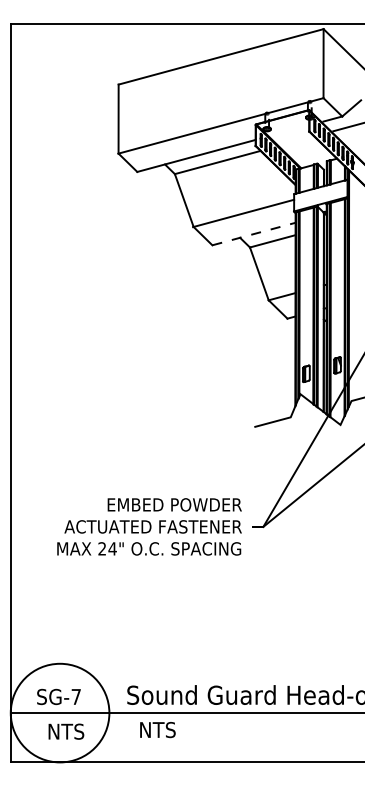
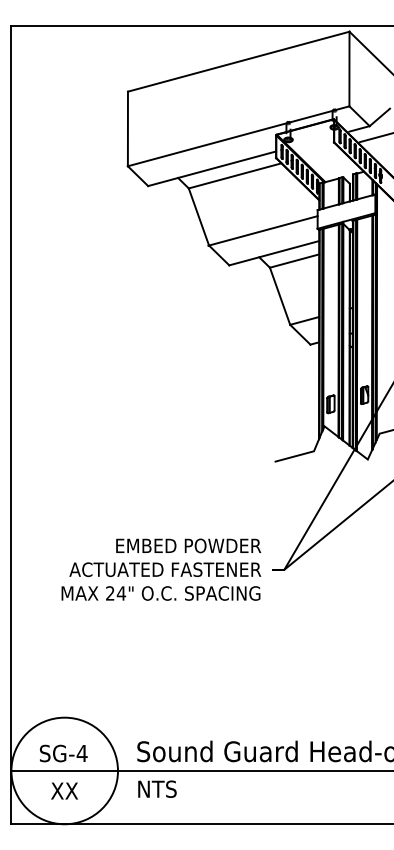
line: (254, 233) -> (274, 252), dashed -> solid
text: (76, 696) -> (82, 753), SG-7 -> SG-4
text: (157, 730) -> (157, 789), moved
text: (65, 731) -> (70, 790), NTS -> XX

